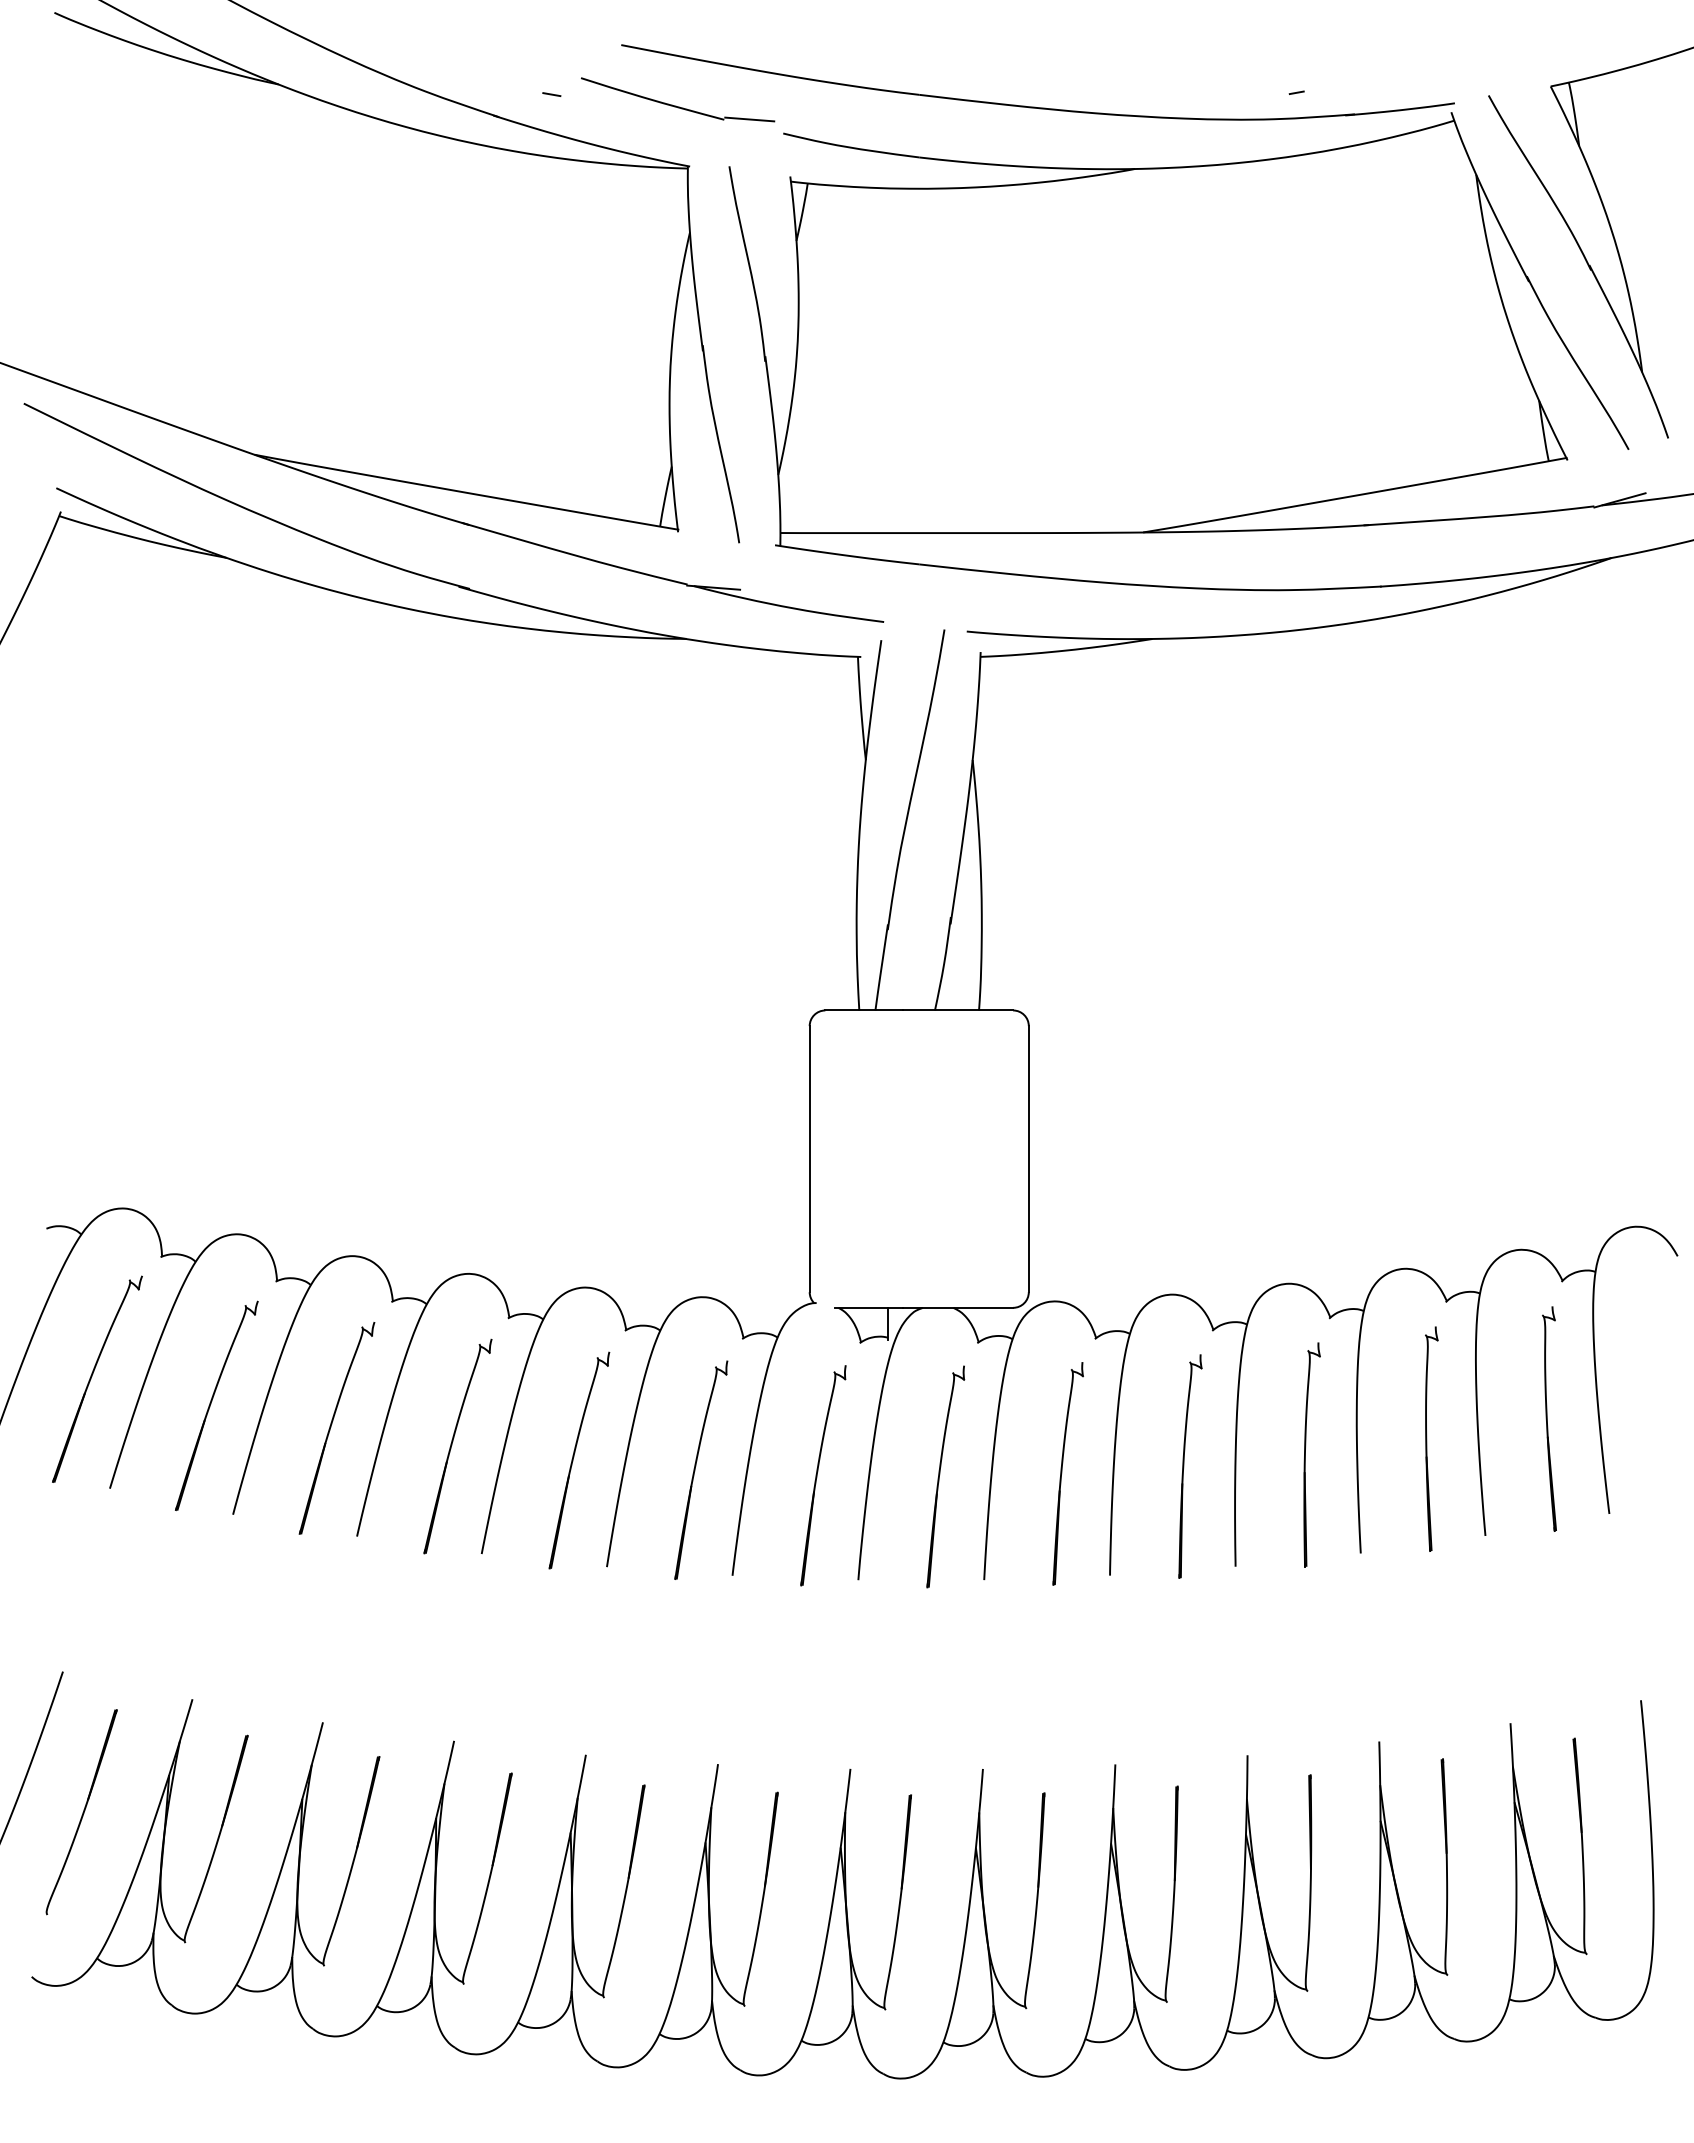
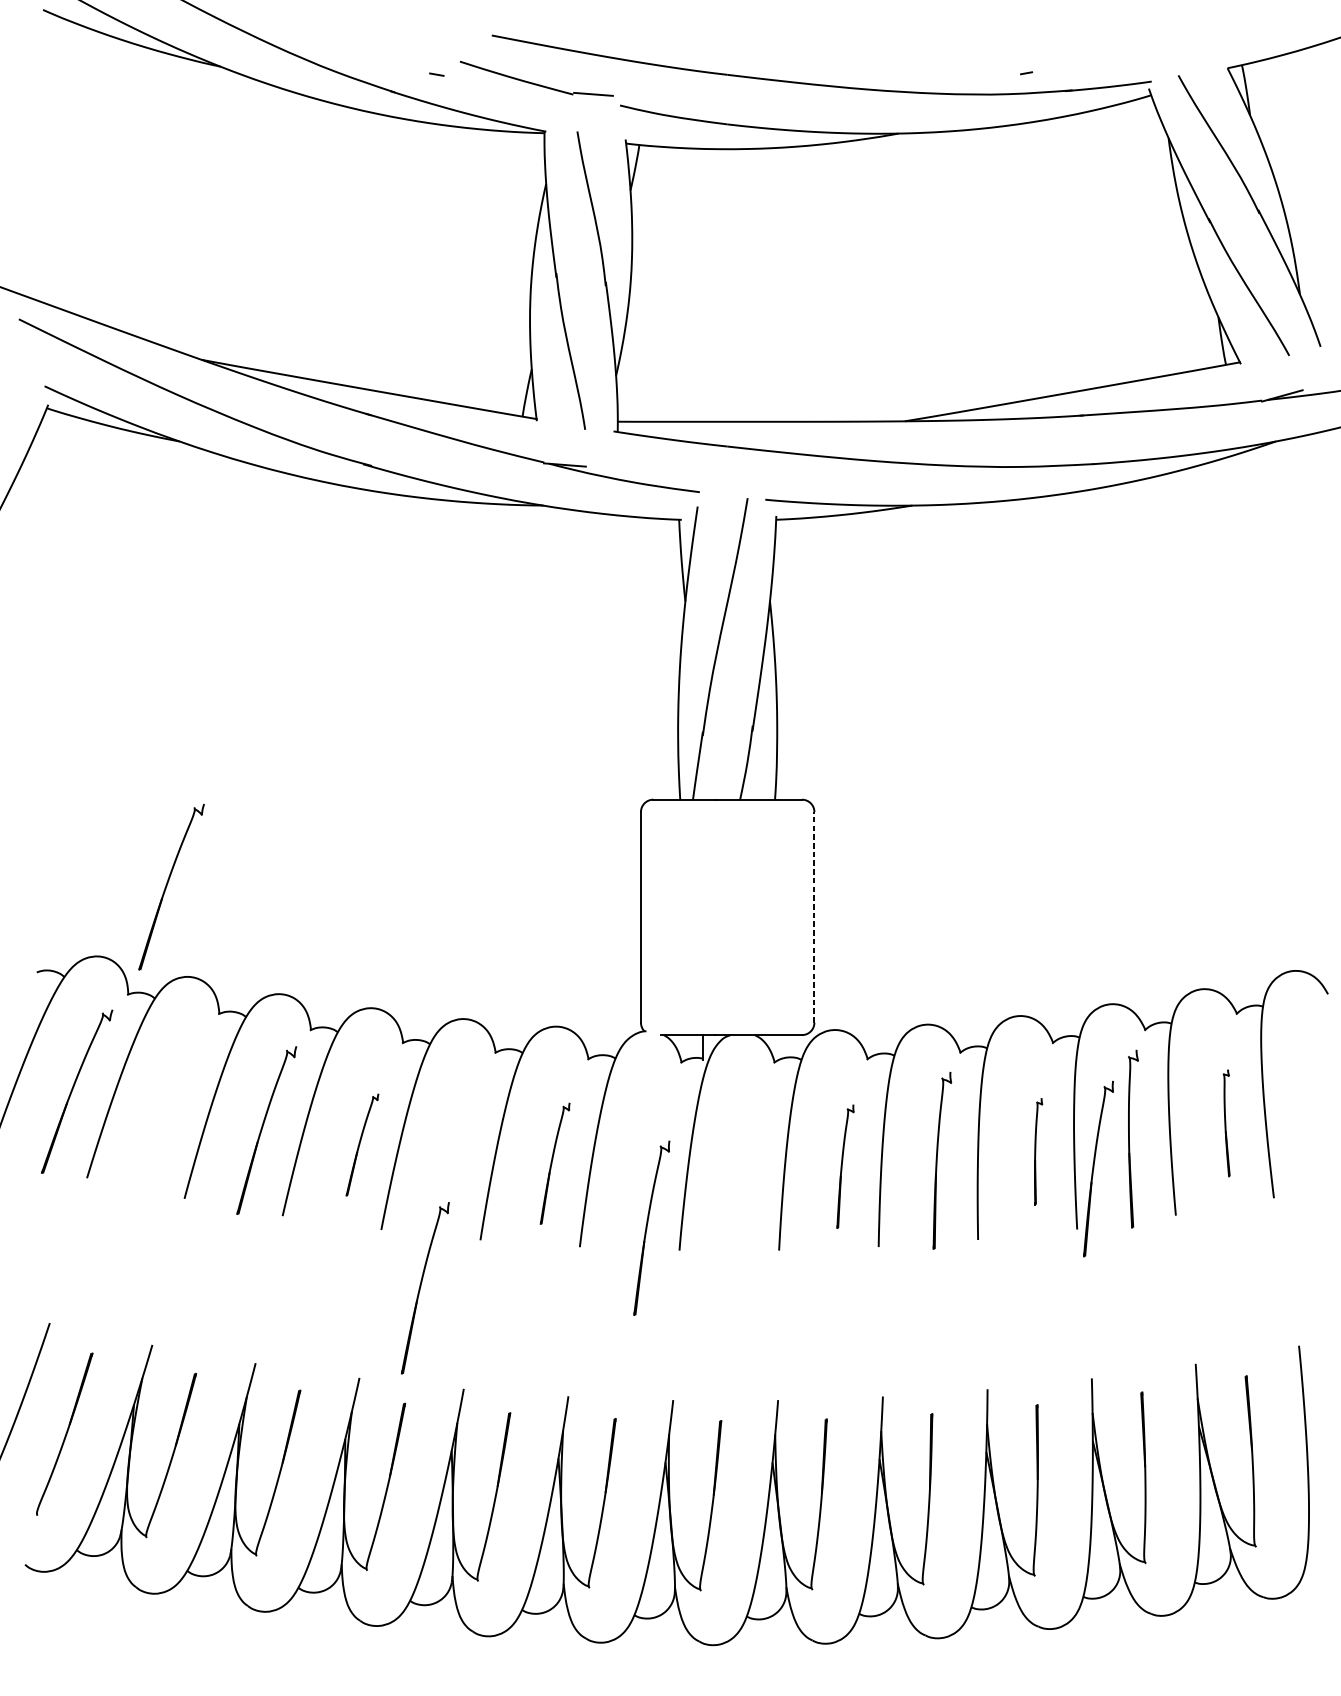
line: (1028, 1158) -> (814, 916), solid -> dashed
part: (216, 1405) -> (171, 886), moved
part: (1549, 1418) -> (1226, 1122), size x0.6
part: (457, 1446) -> (362, 1144), size x0.6
part: (1311, 1454) -> (1038, 1151), size x0.6
part: (579, 1460) -> (425, 1288), moved
part: (701, 1469) -> (555, 1163), size x0.7
part: (1067, 1473) -> (845, 1166), size x0.7
part: (823, 1475) -> (651, 1227), moved
part: (945, 1476) -> (1098, 1168), moved

